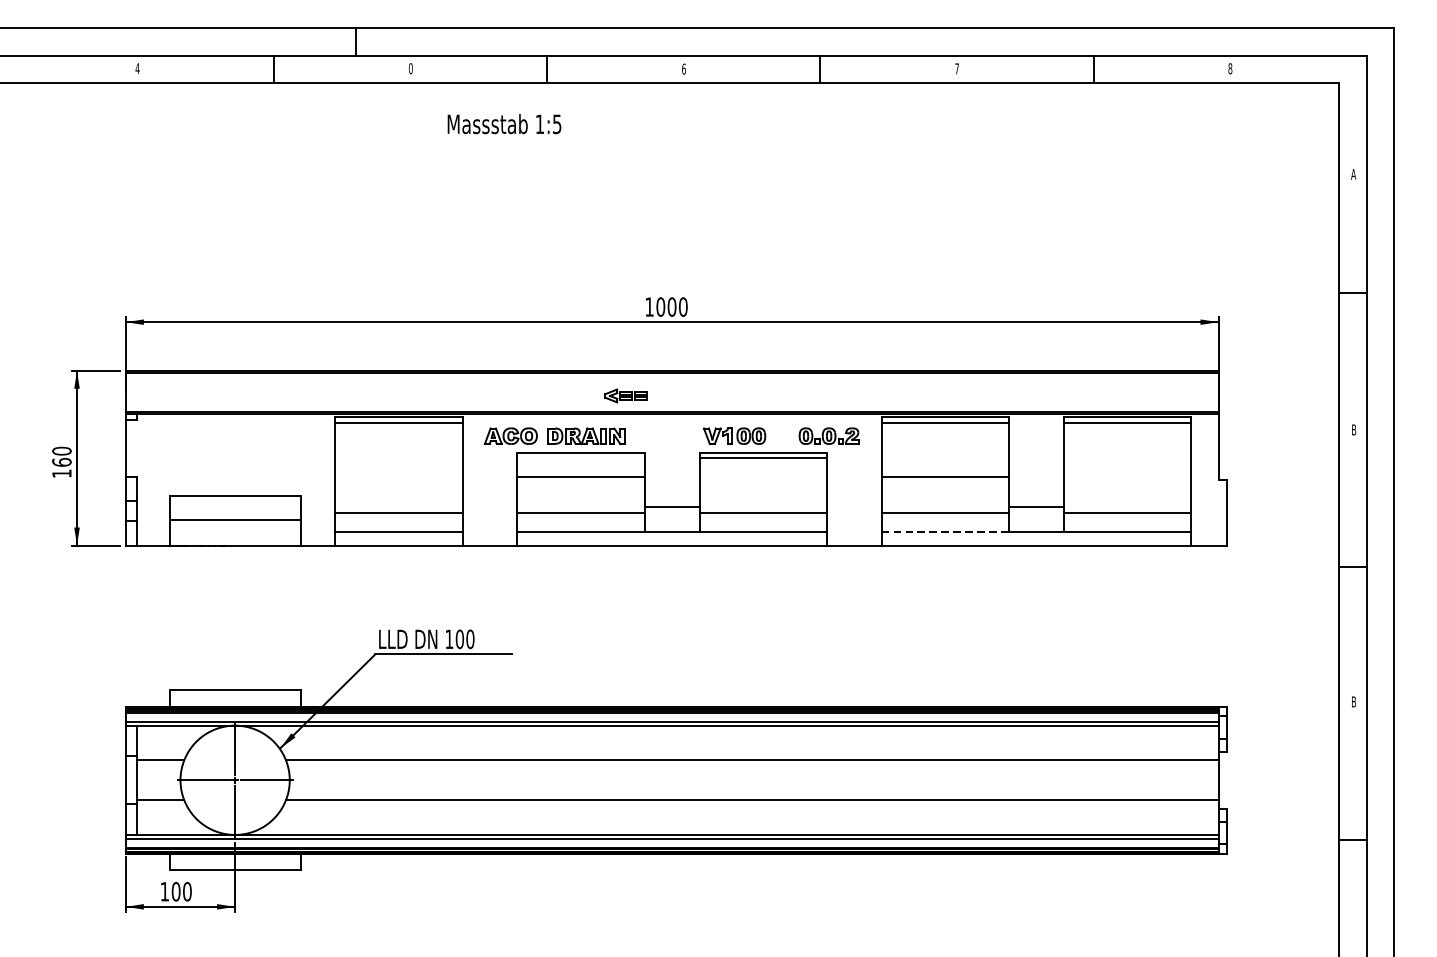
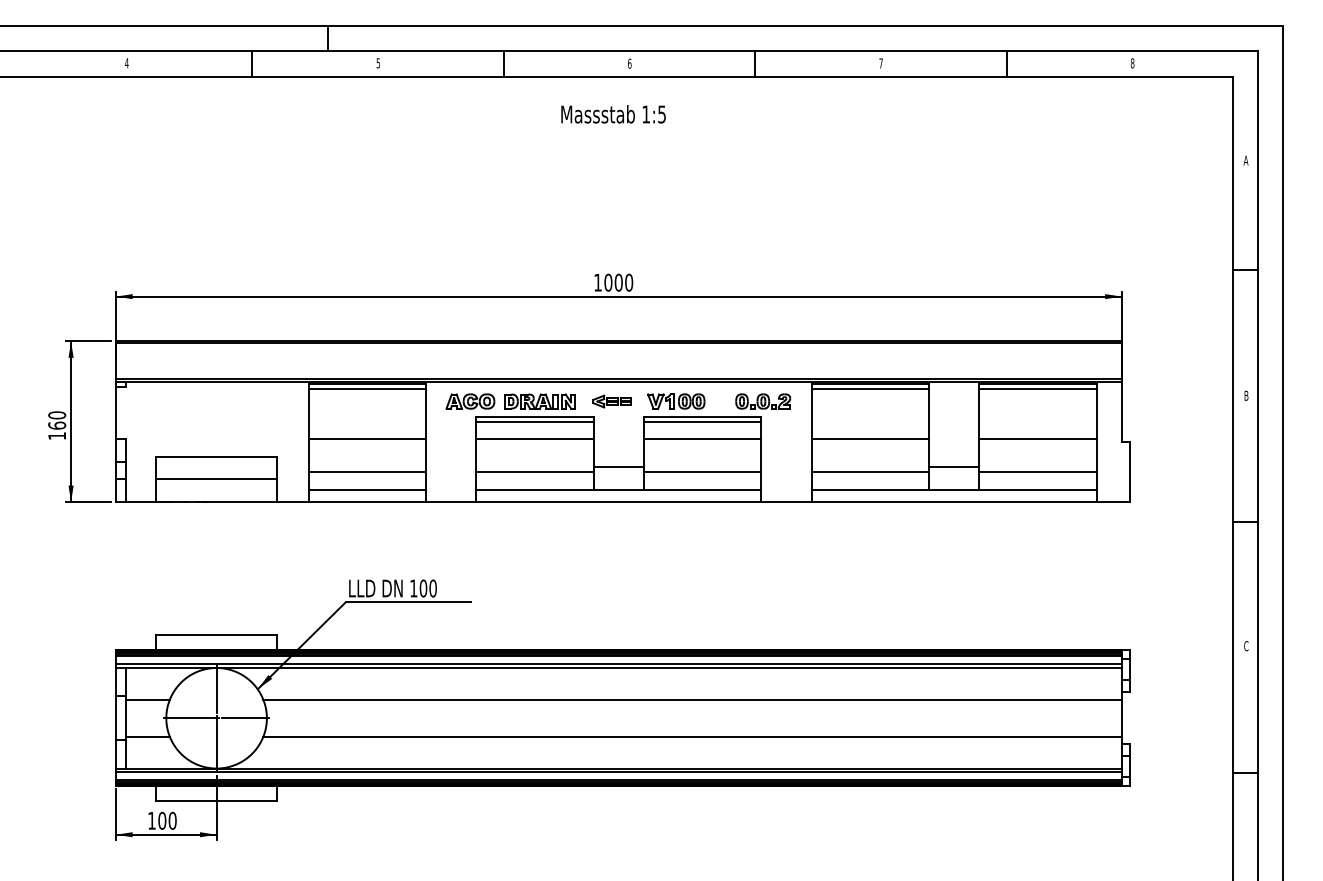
text: (411, 68) -> (378, 63), 0 -> 5
text: (504, 124) -> (613, 114), moved
part: (625, 395) -> (611, 401), moved
line: (580, 457) -> (534, 421), added
line: (399, 477) -> (367, 439), added
line: (763, 477) -> (702, 439), added
line: (1127, 477) -> (1037, 439), added
line: (945, 532) -> (870, 490), dashed -> solid
text: (1354, 702) -> (1246, 646), B -> C

